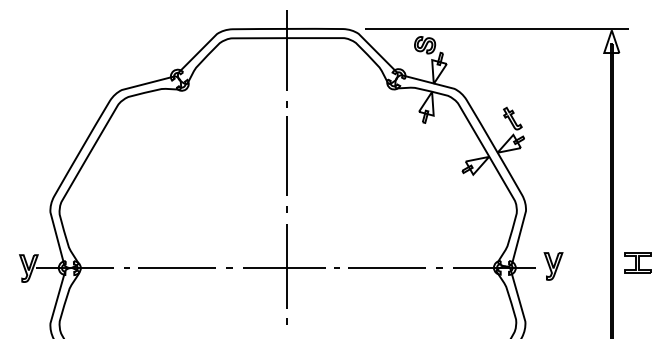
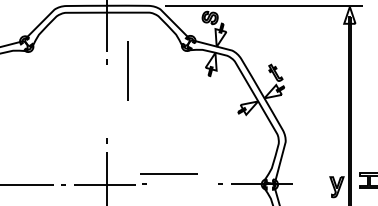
line: (286, 155) -> (128, 70), moved
part: (553, 266) -> (336, 187), moved
line: (386, 267) -> (168, 173), moved

